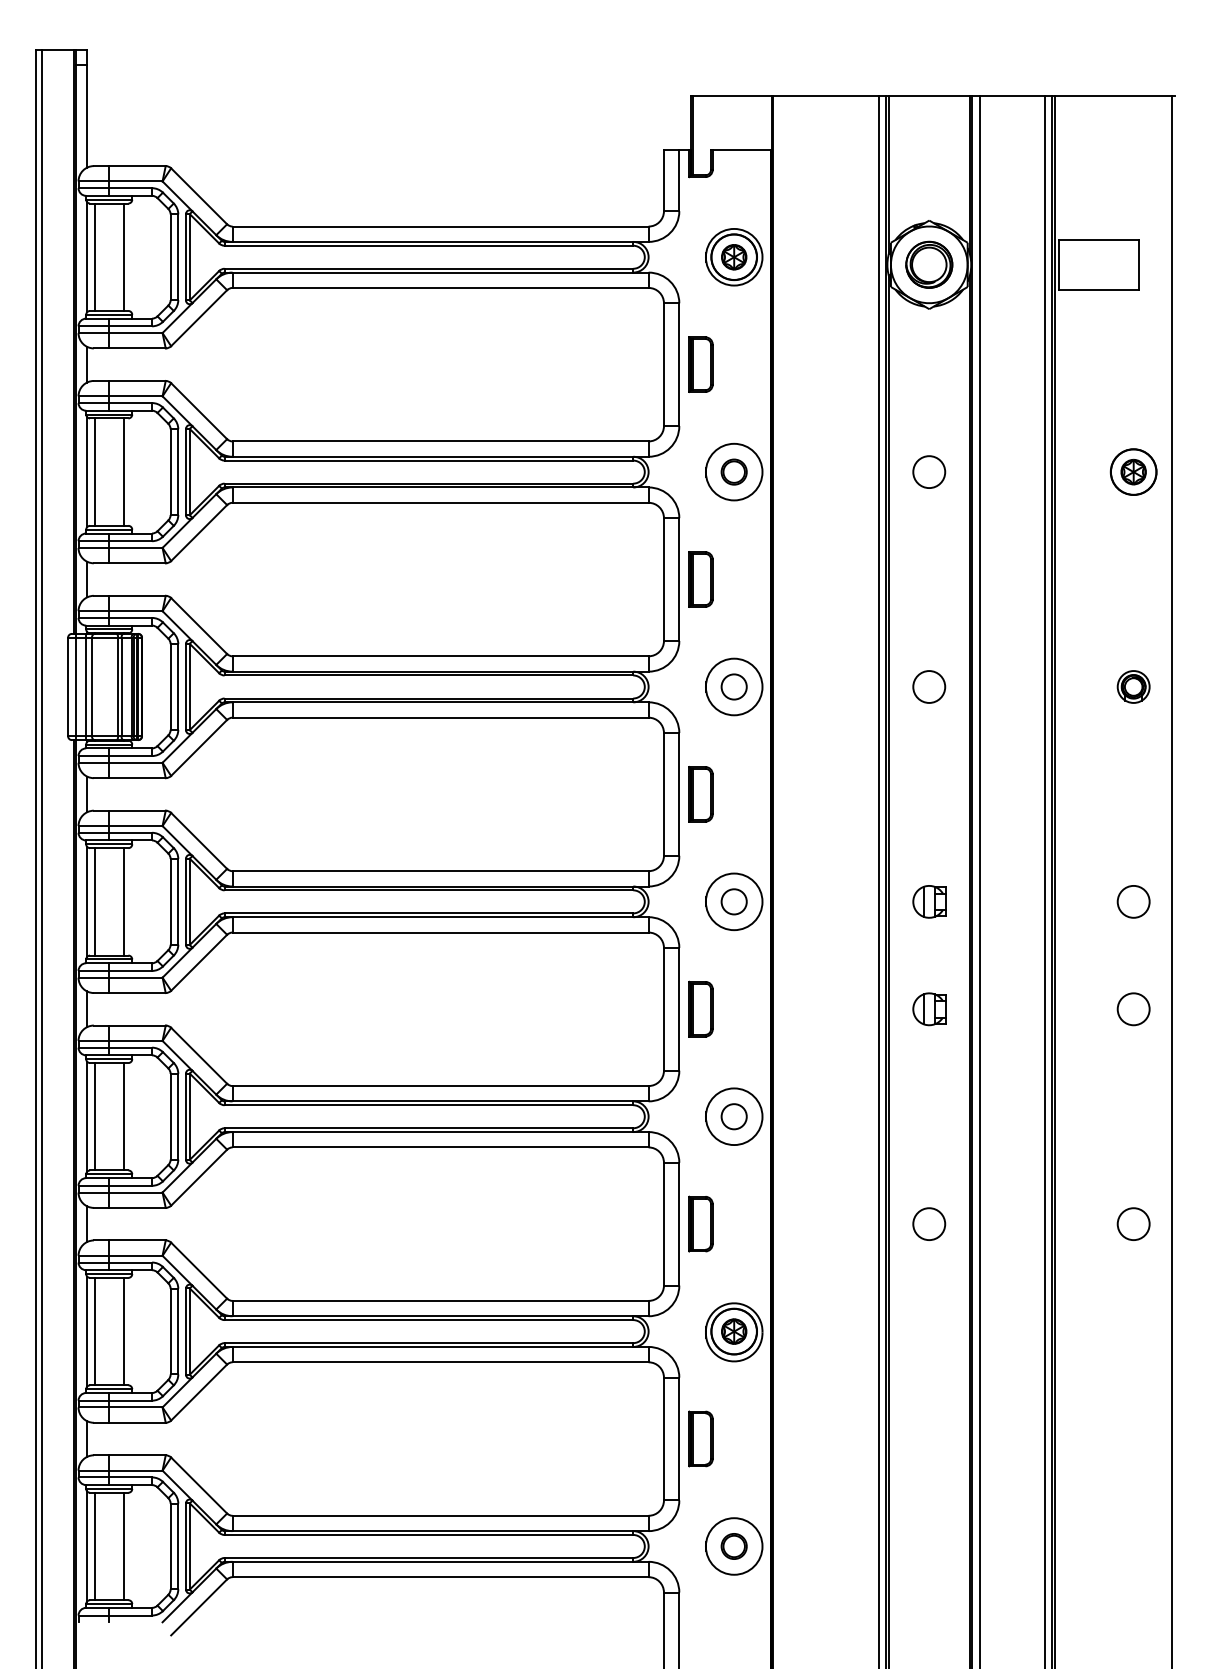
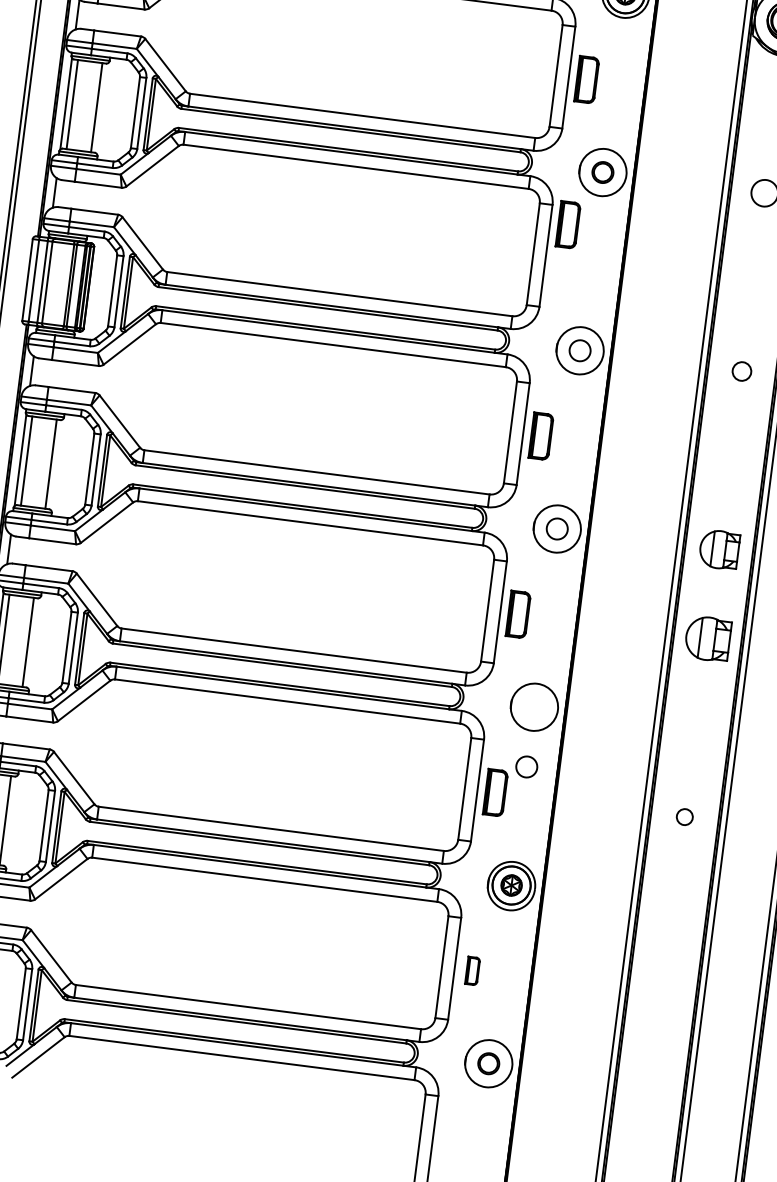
part: (700, 579) -> (567, 224), moved
circle: (929, 686) -> (742, 371), size x0.7
part: (929, 901) -> (719, 549), size x1.4
part: (929, 1009) -> (707, 639), size x1.6
circle: (733, 1116) -> (526, 766), moved
circle: (929, 1224) -> (684, 817), size x0.6
part: (700, 1438) -> (472, 970), size x0.6

